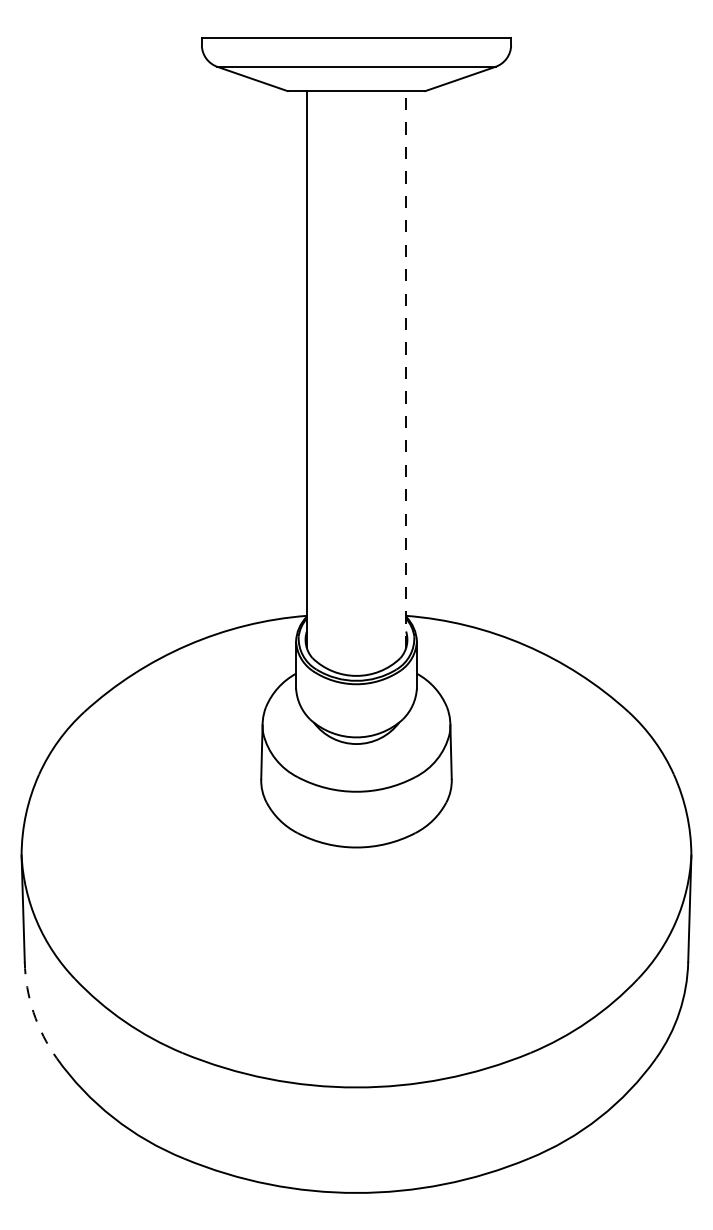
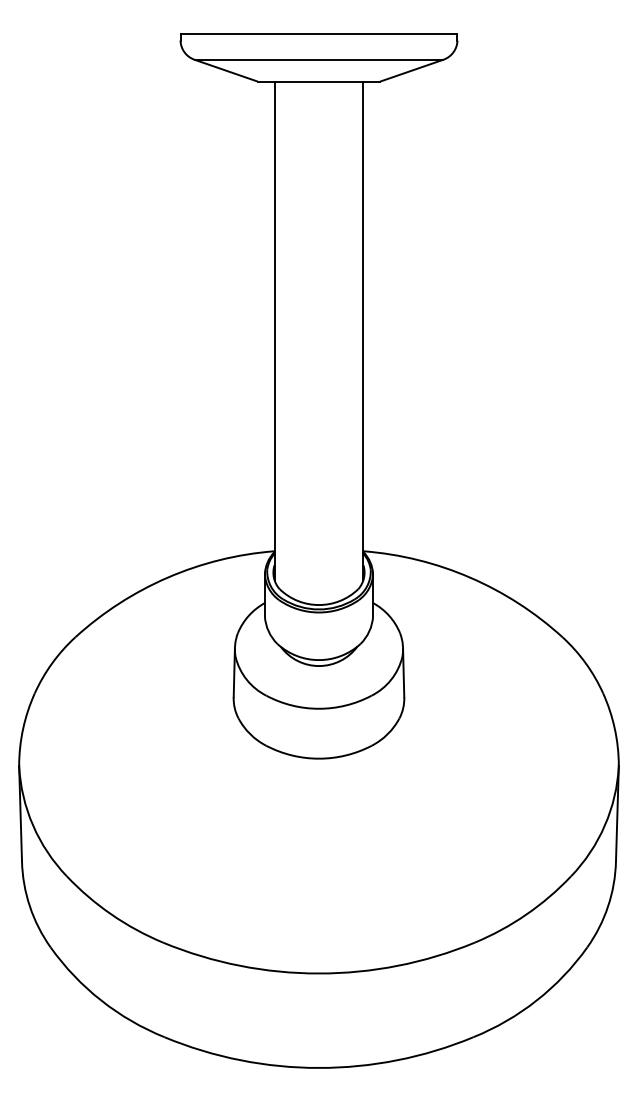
line: (406, 369) -> (363, 330), dashed -> solid
arc: (33, 1012) -> (29, 906), dashed -> solid

